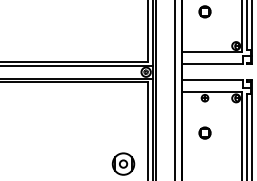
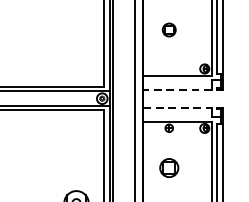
line: (211, 64) -> (176, 89), solid -> dashed
line: (212, 80) -> (177, 108), solid -> dashed
circle: (204, 132) -> (168, 167), size x1.4

